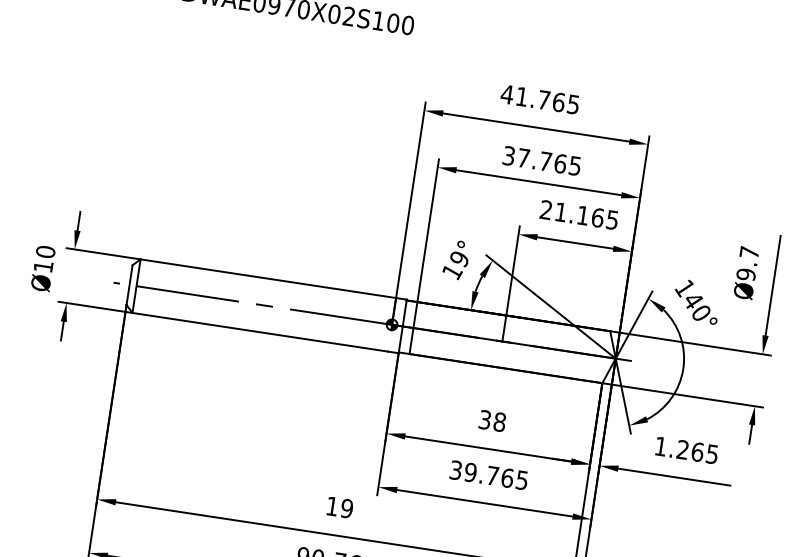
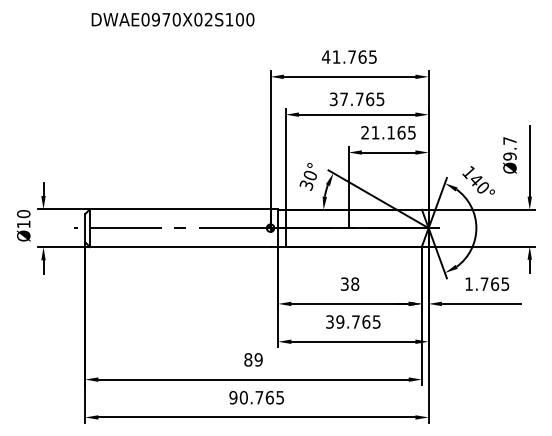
text: (454, 266) -> (307, 181), 19° -> 30°
text: (682, 448) -> (484, 283), 1.265 -> 1.765
text: (332, 505) -> (248, 359), 19 -> 89

